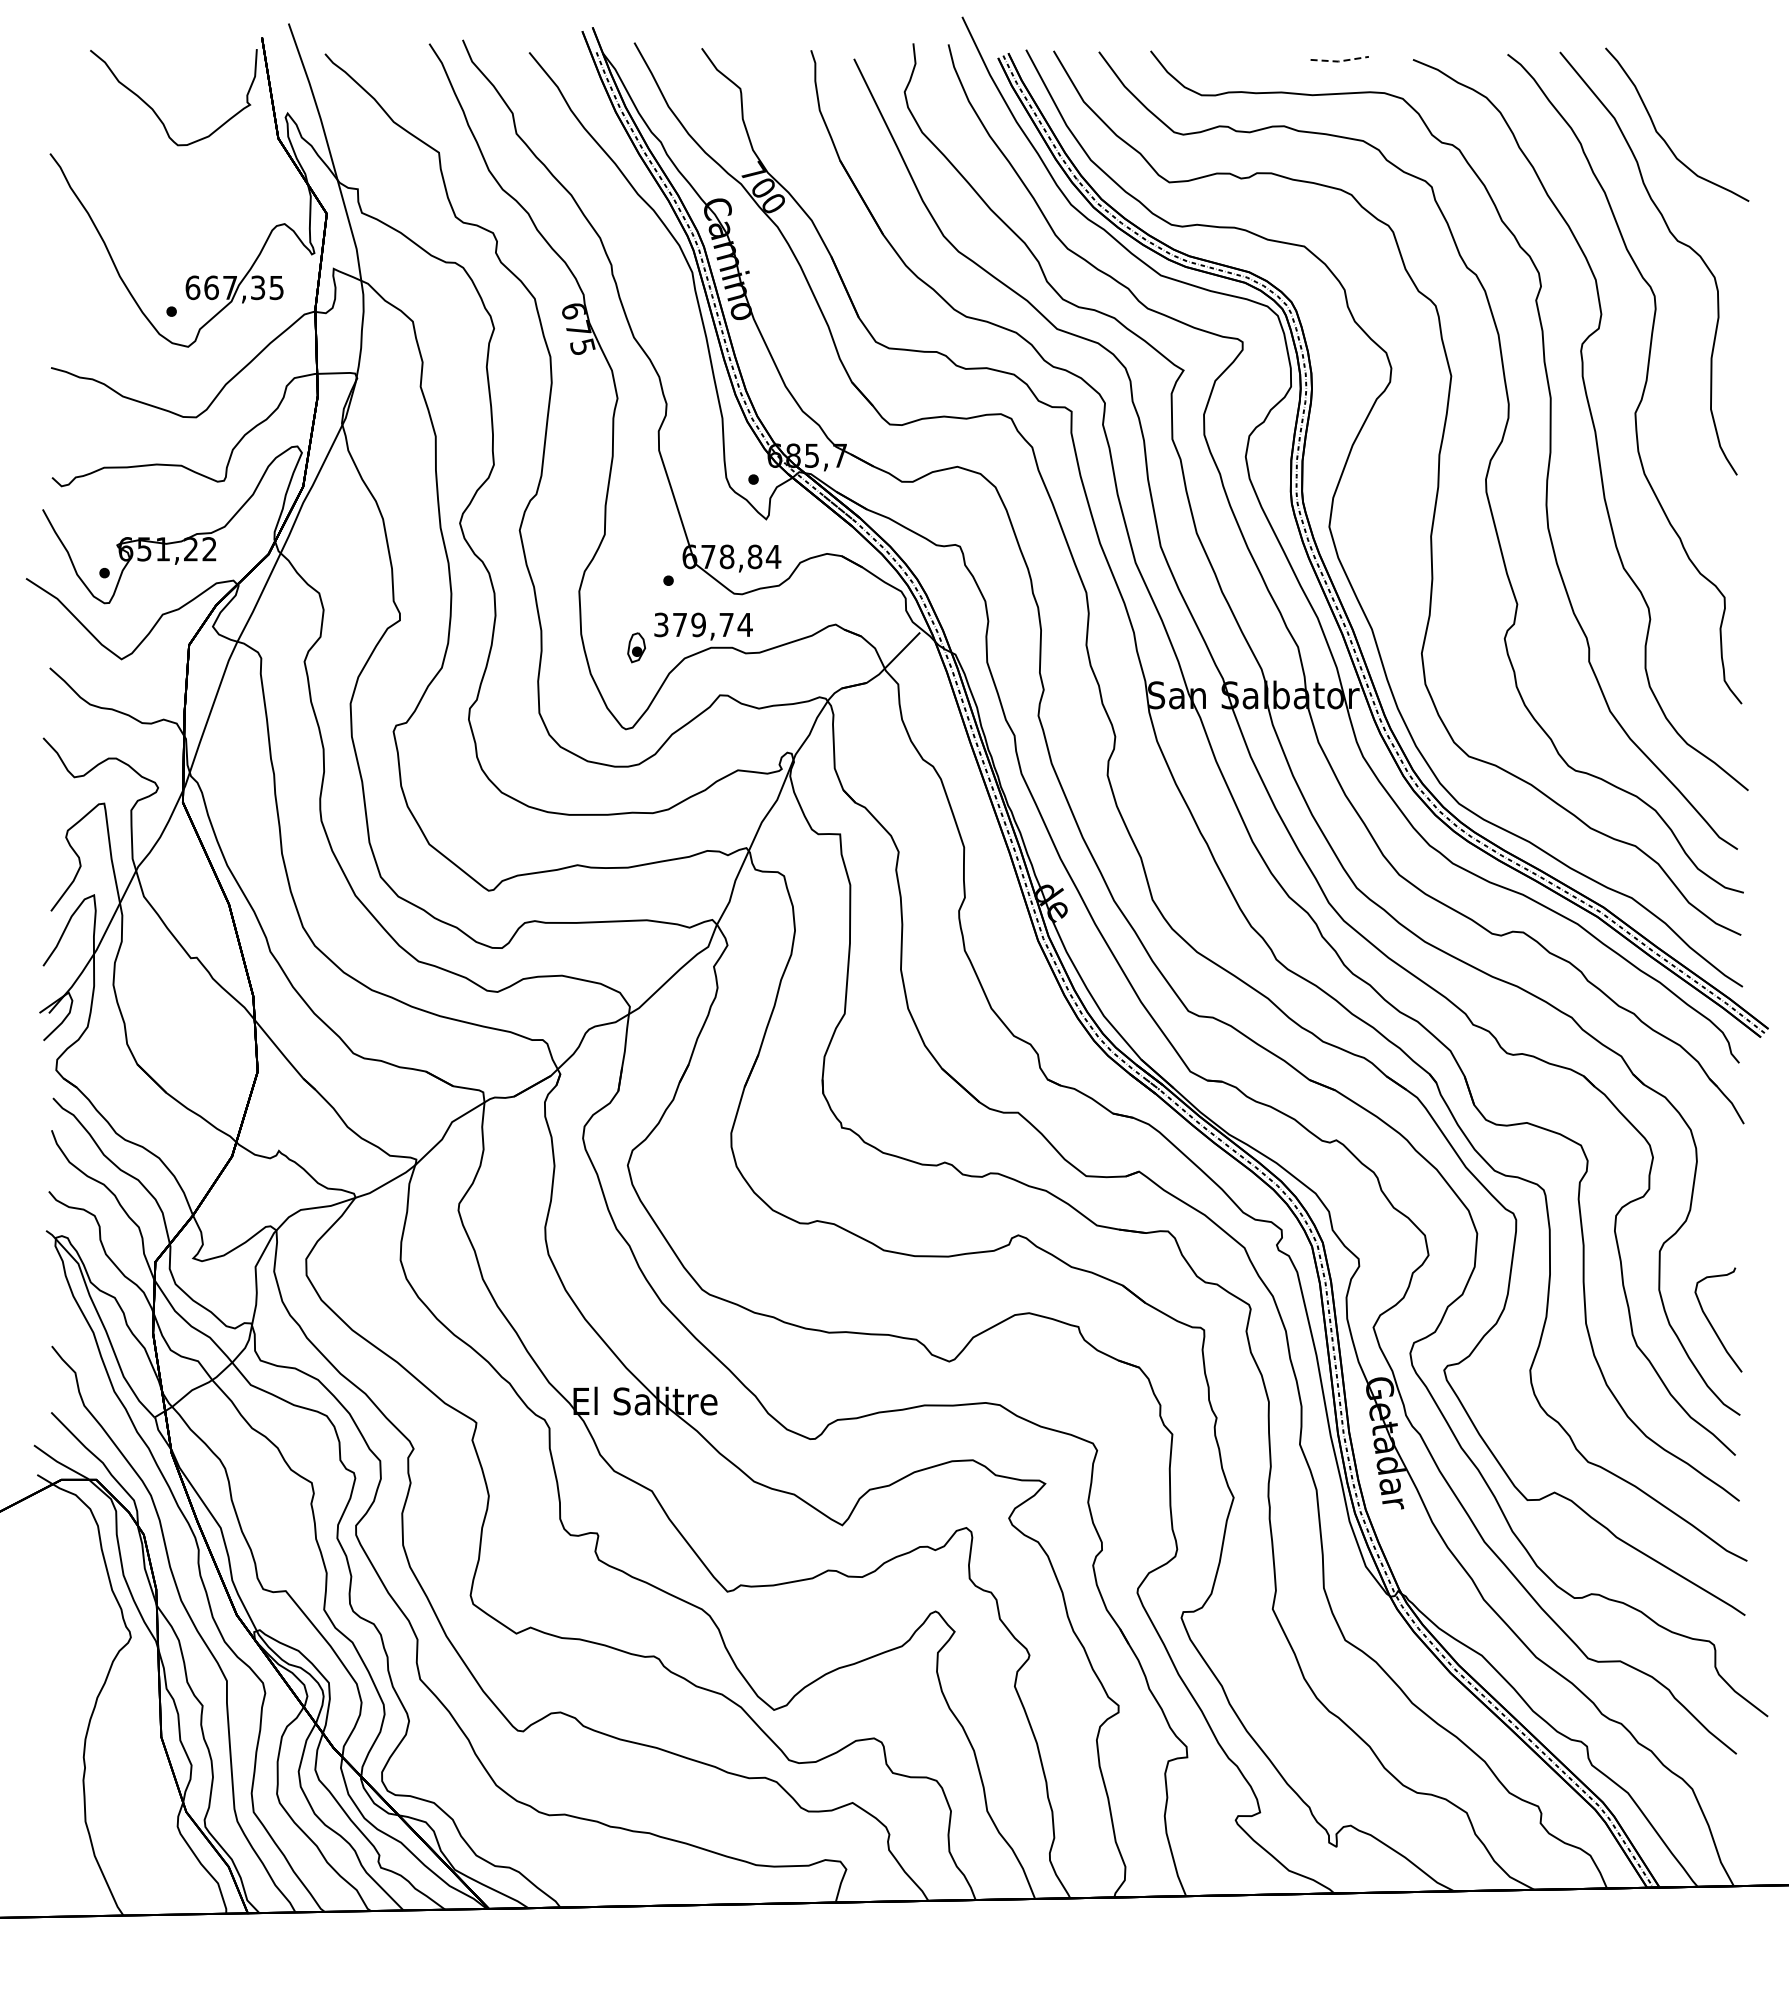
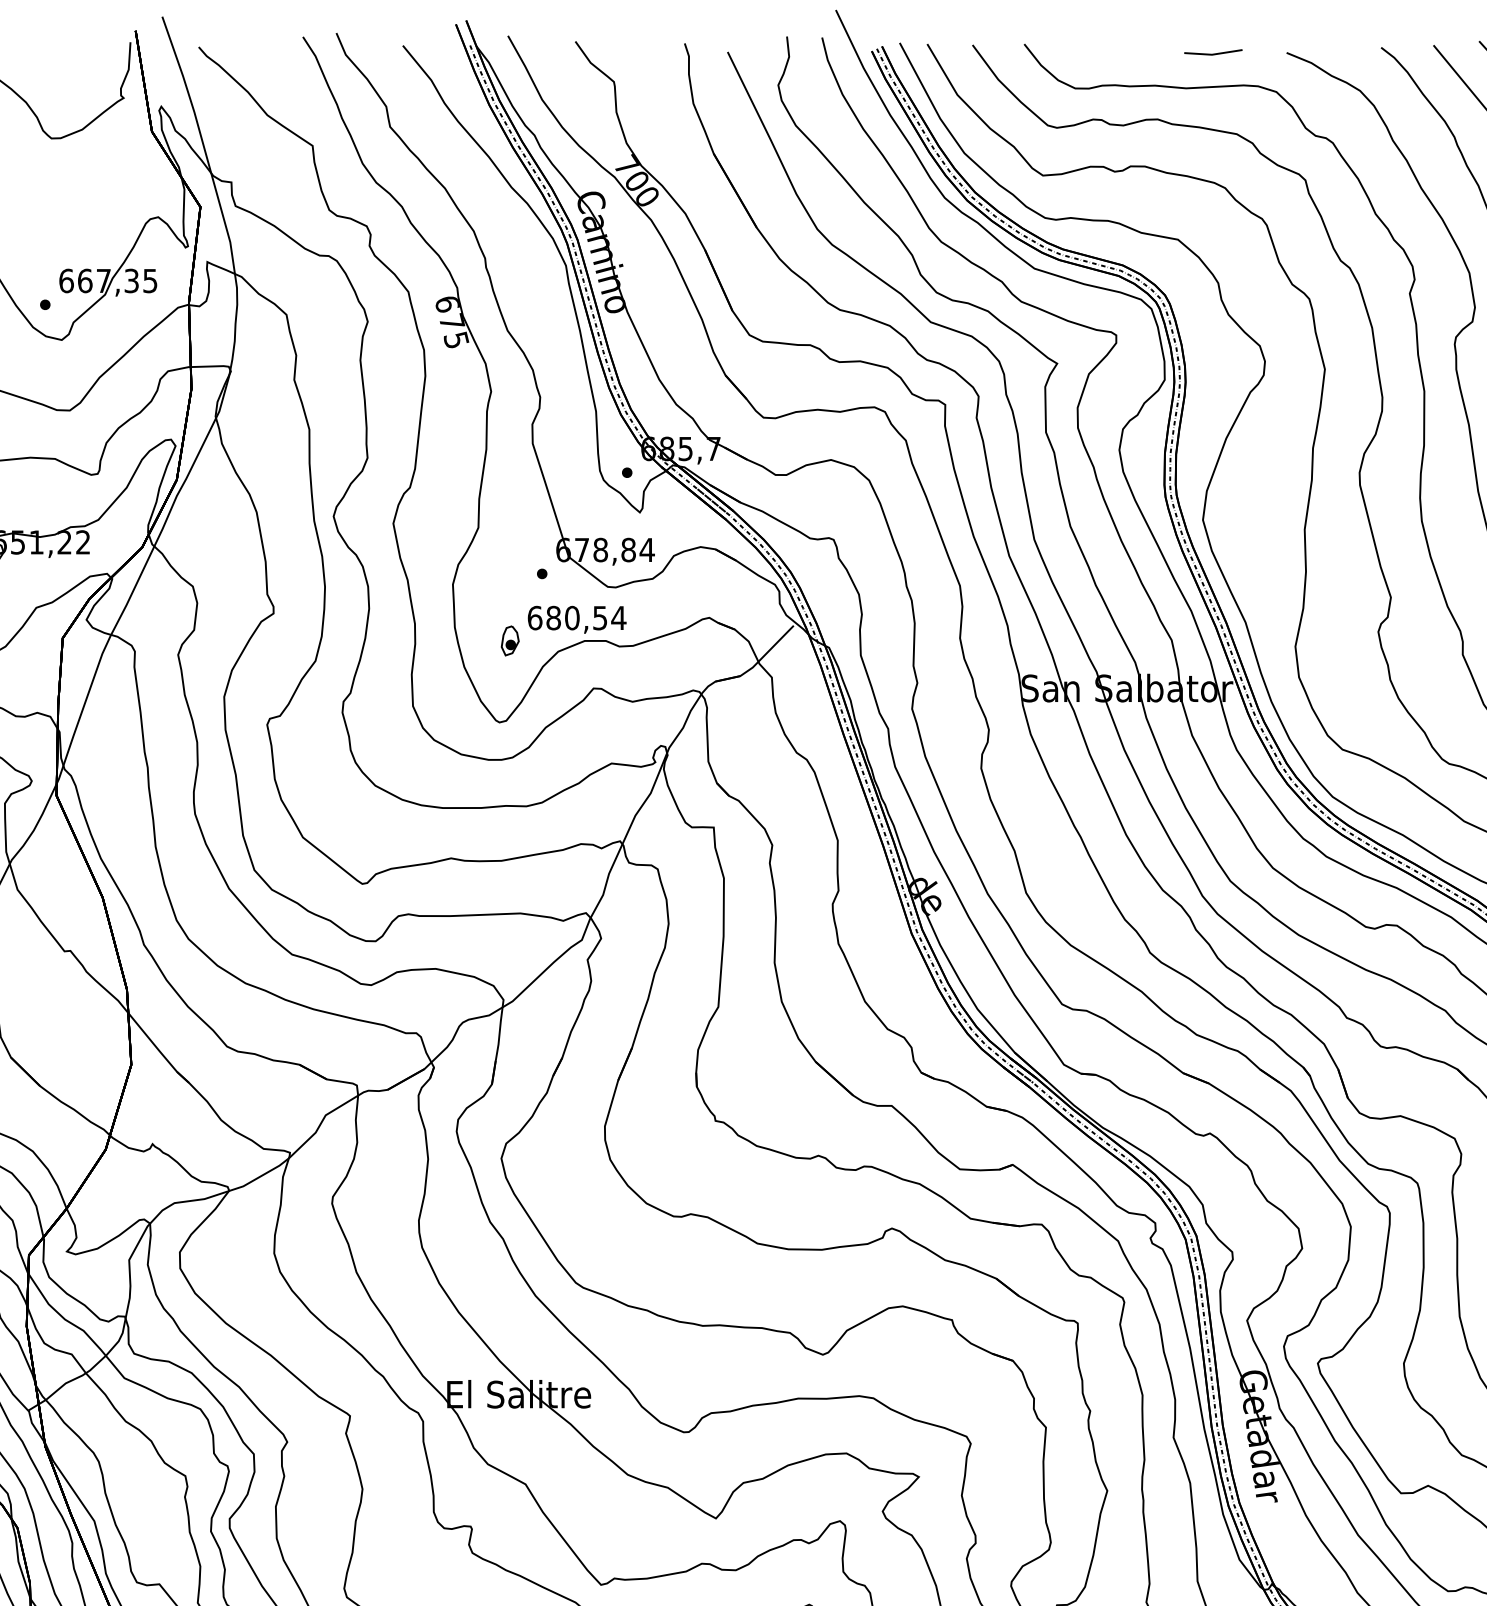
line: (1339, 61) -> (1213, 54), dashed -> solid
text: (693, 624) -> (567, 617), 379,74 -> 680,54

